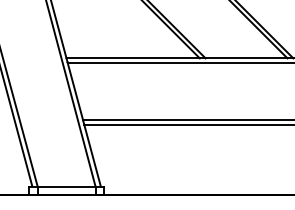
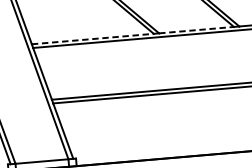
line: (133, 58) -> (93, 39), solid -> dashed
line: (246, 58) -> (196, 30), solid -> dashed

